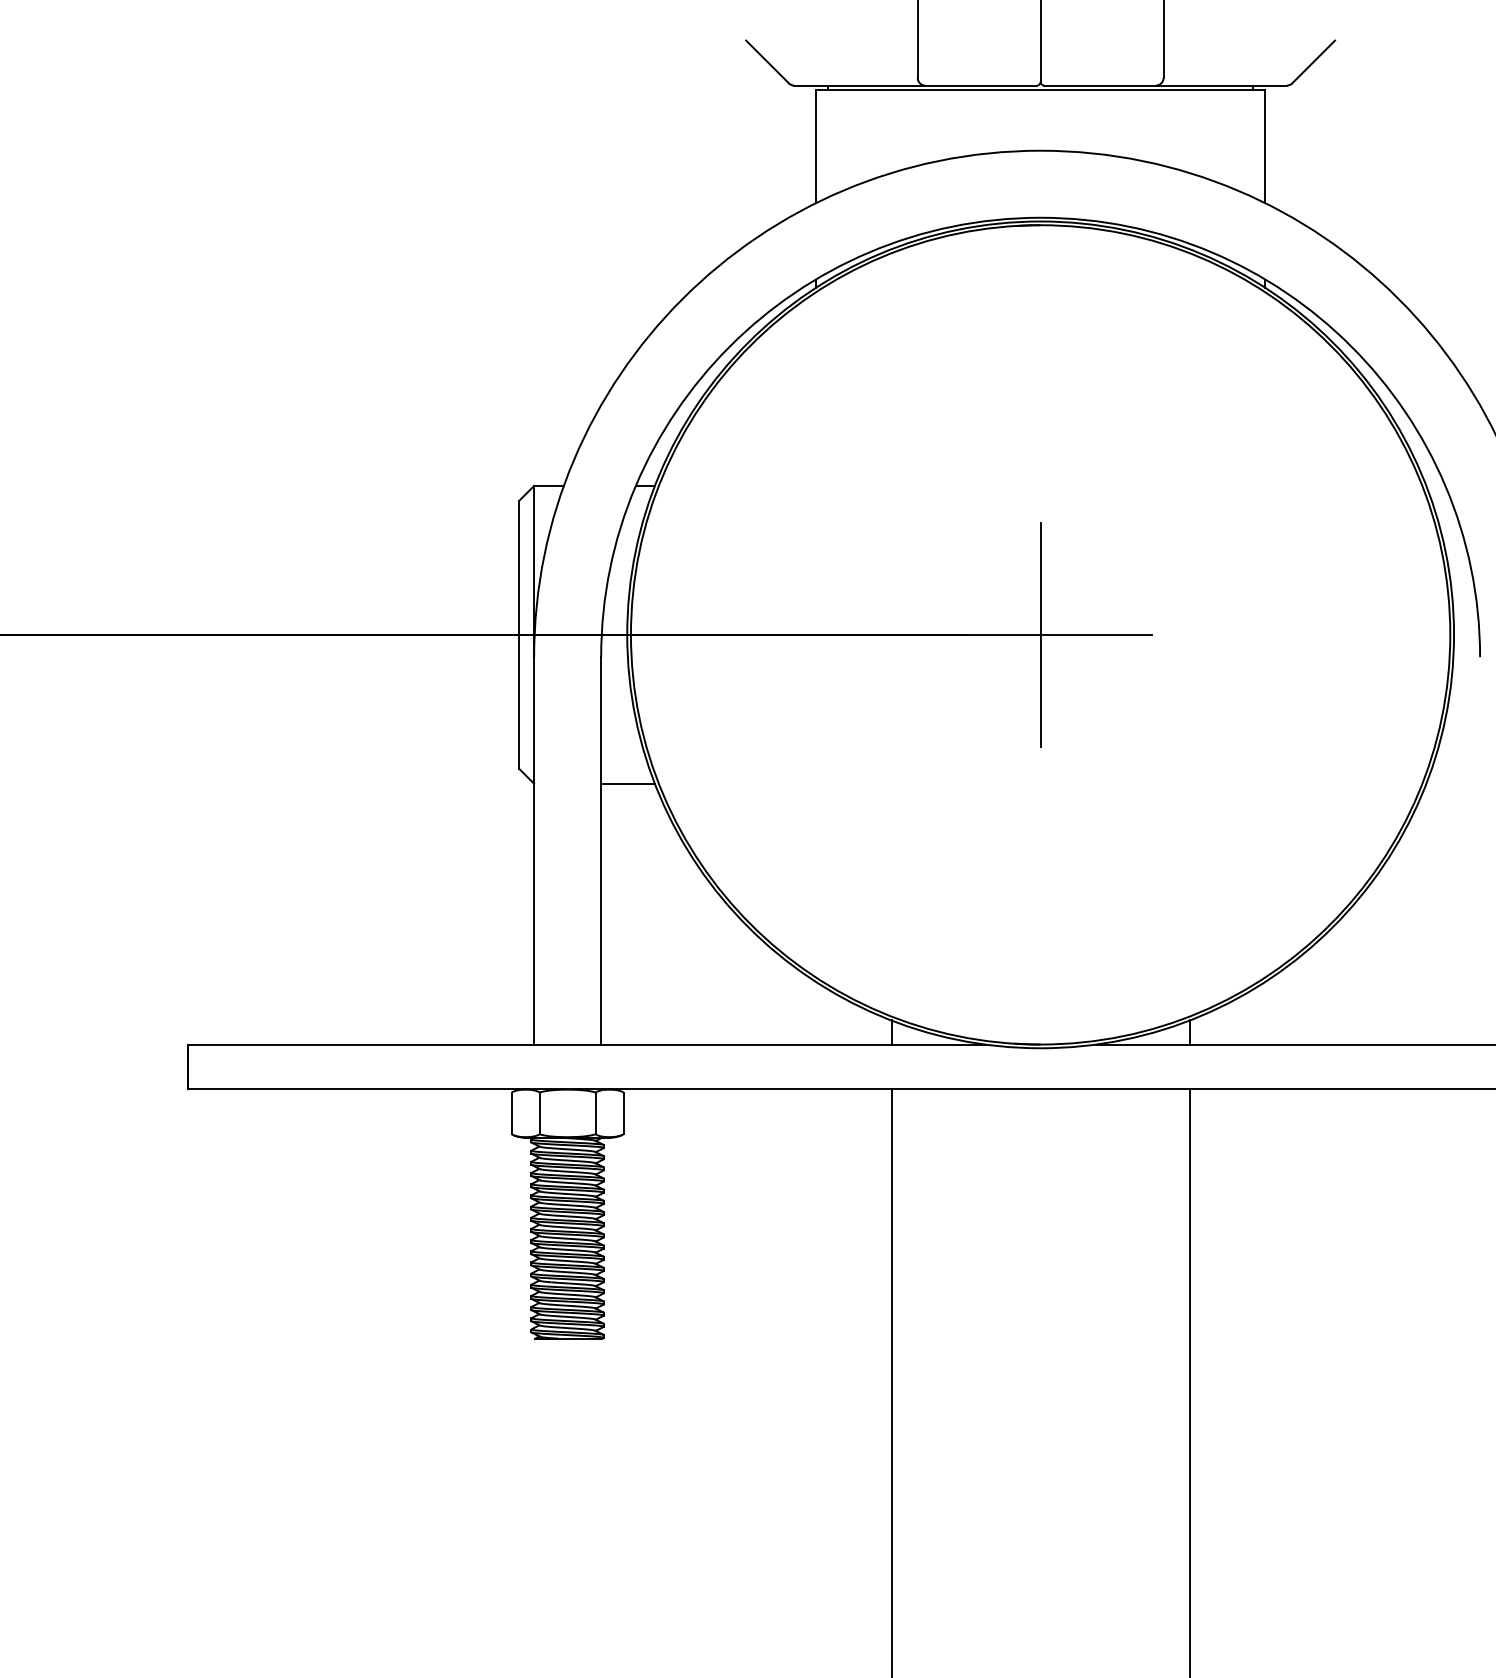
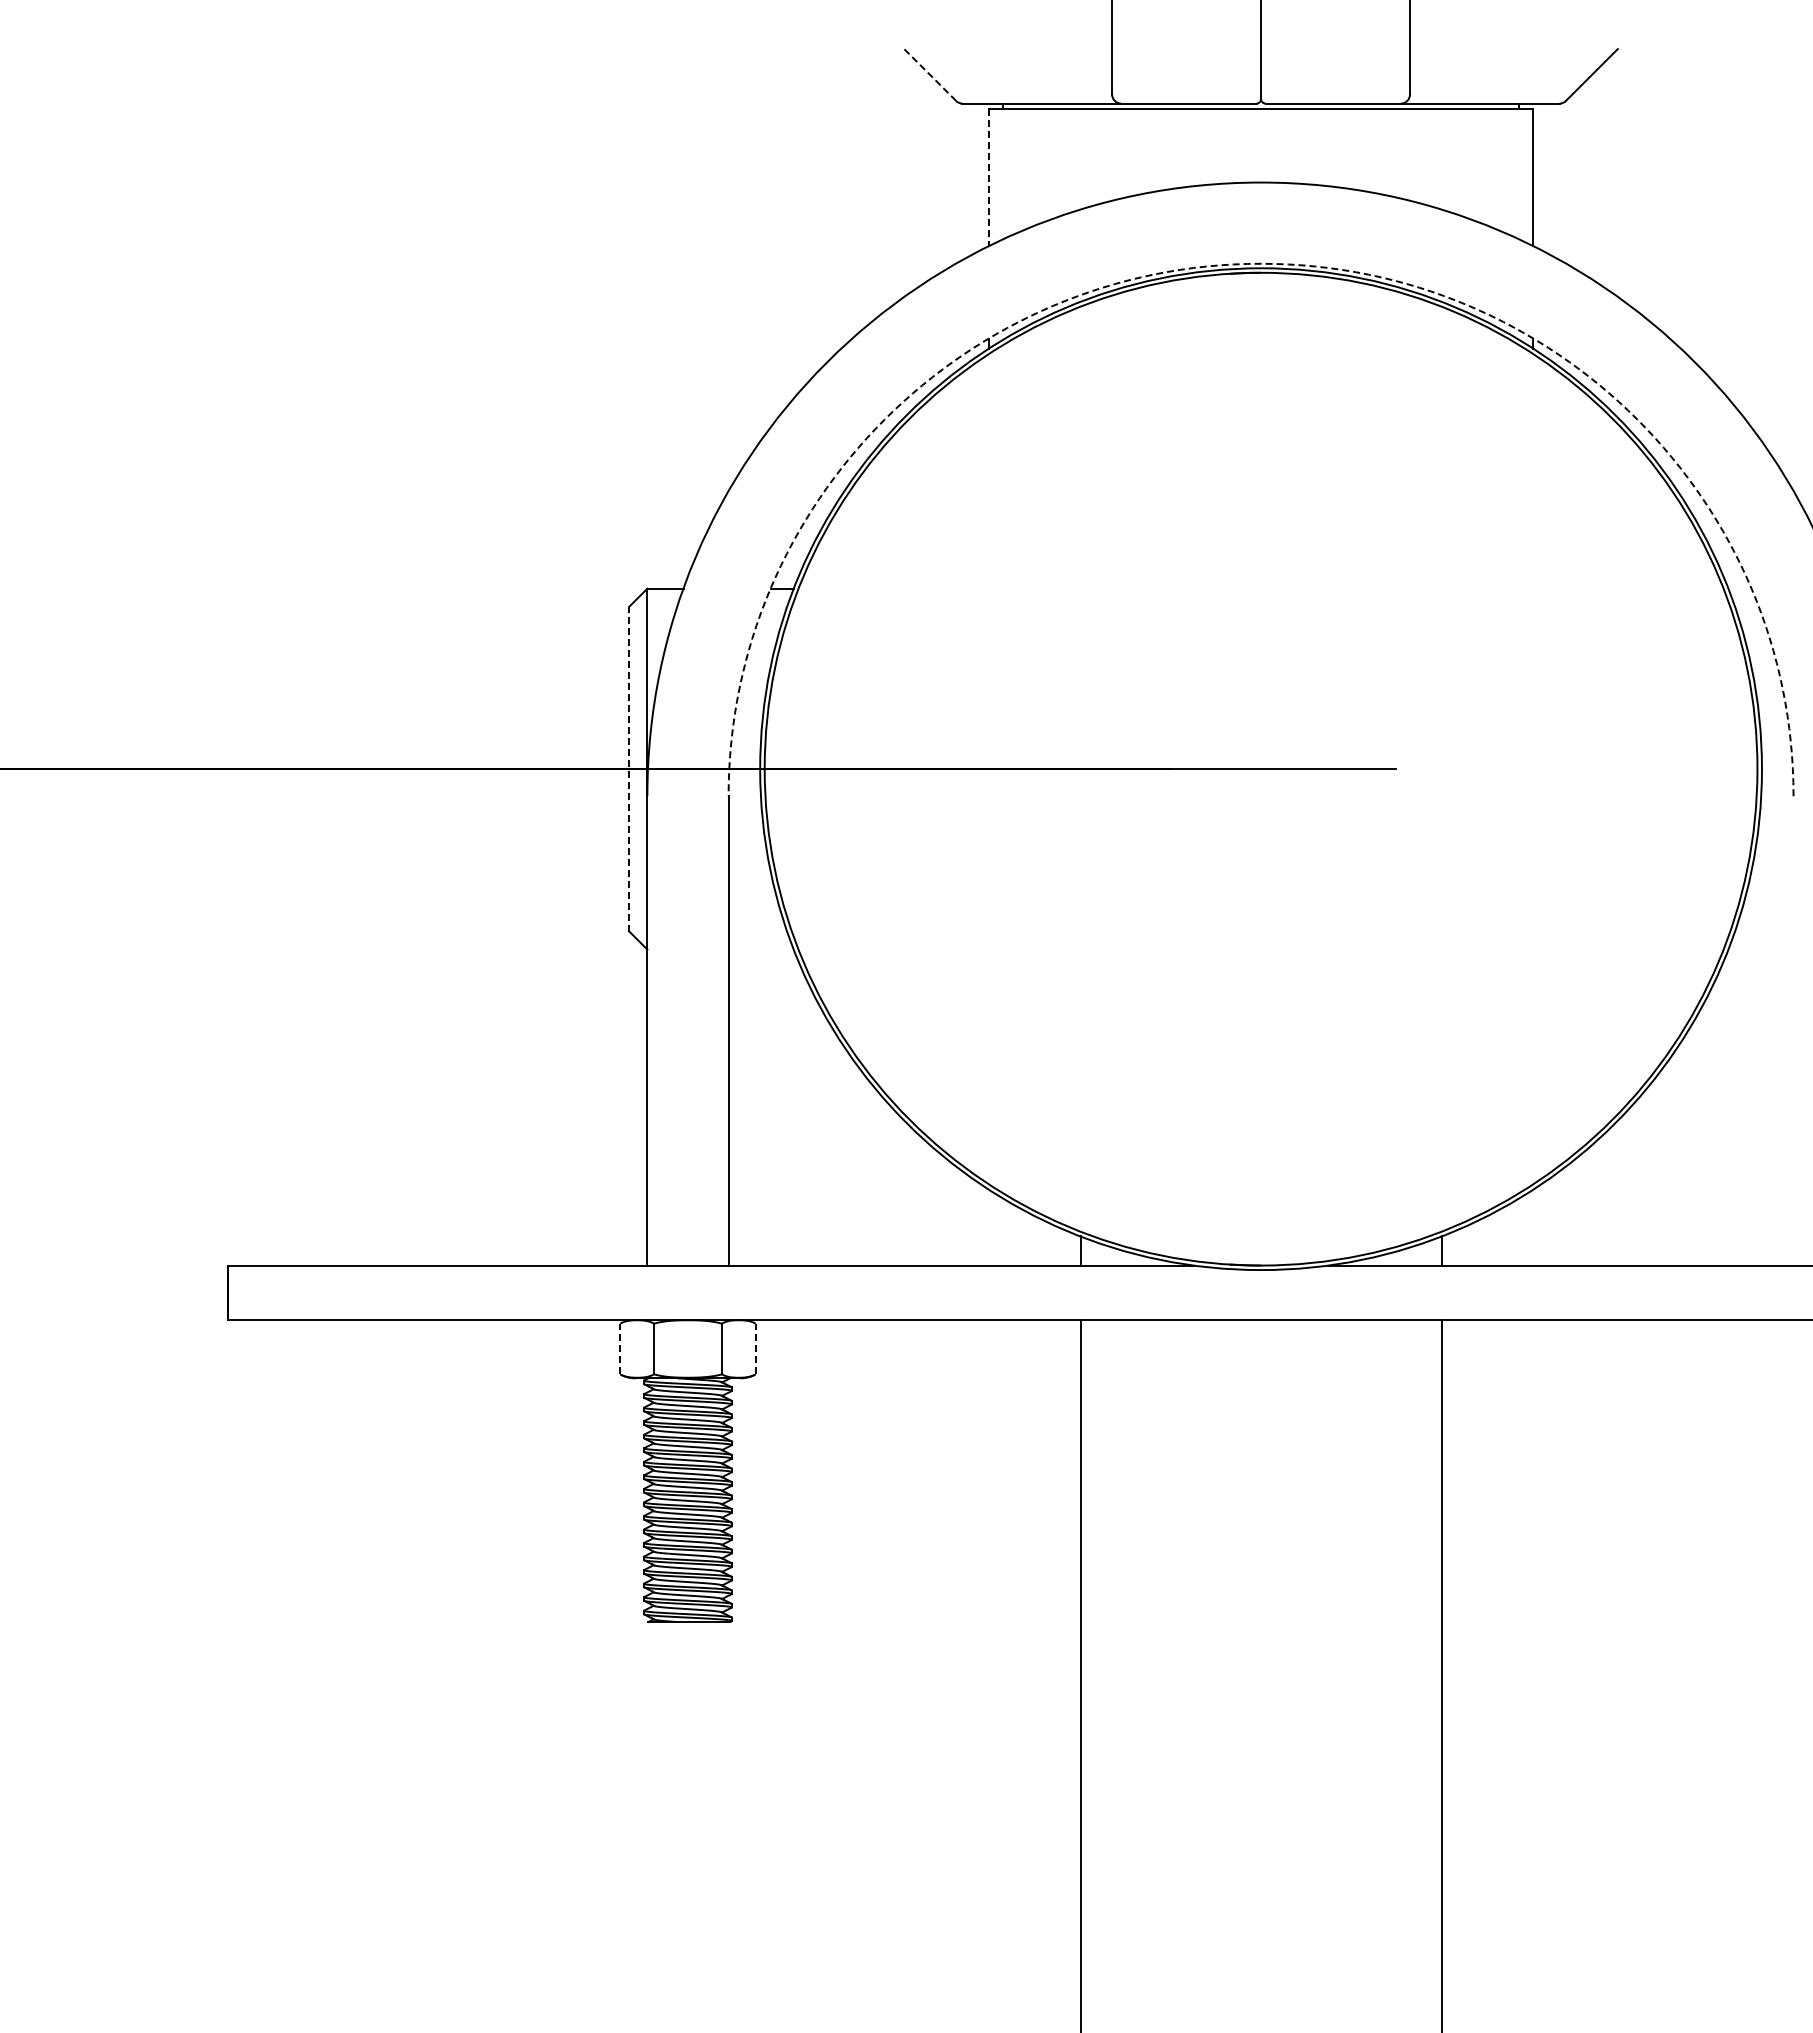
line: (767, 61) -> (930, 74), solid -> dashed
line: (815, 146) -> (988, 177), solid -> dashed
arc: (1040, 217) -> (1261, 263), solid -> dashed
line: (519, 634) -> (629, 768), solid -> dashed
line: (1040, 634) -> (1261, 768), removed
line: (628, 783) -> (761, 949), removed
line: (511, 1112) -> (620, 1348), solid -> dashed
line: (623, 1112) -> (755, 1348), solid -> dashed

